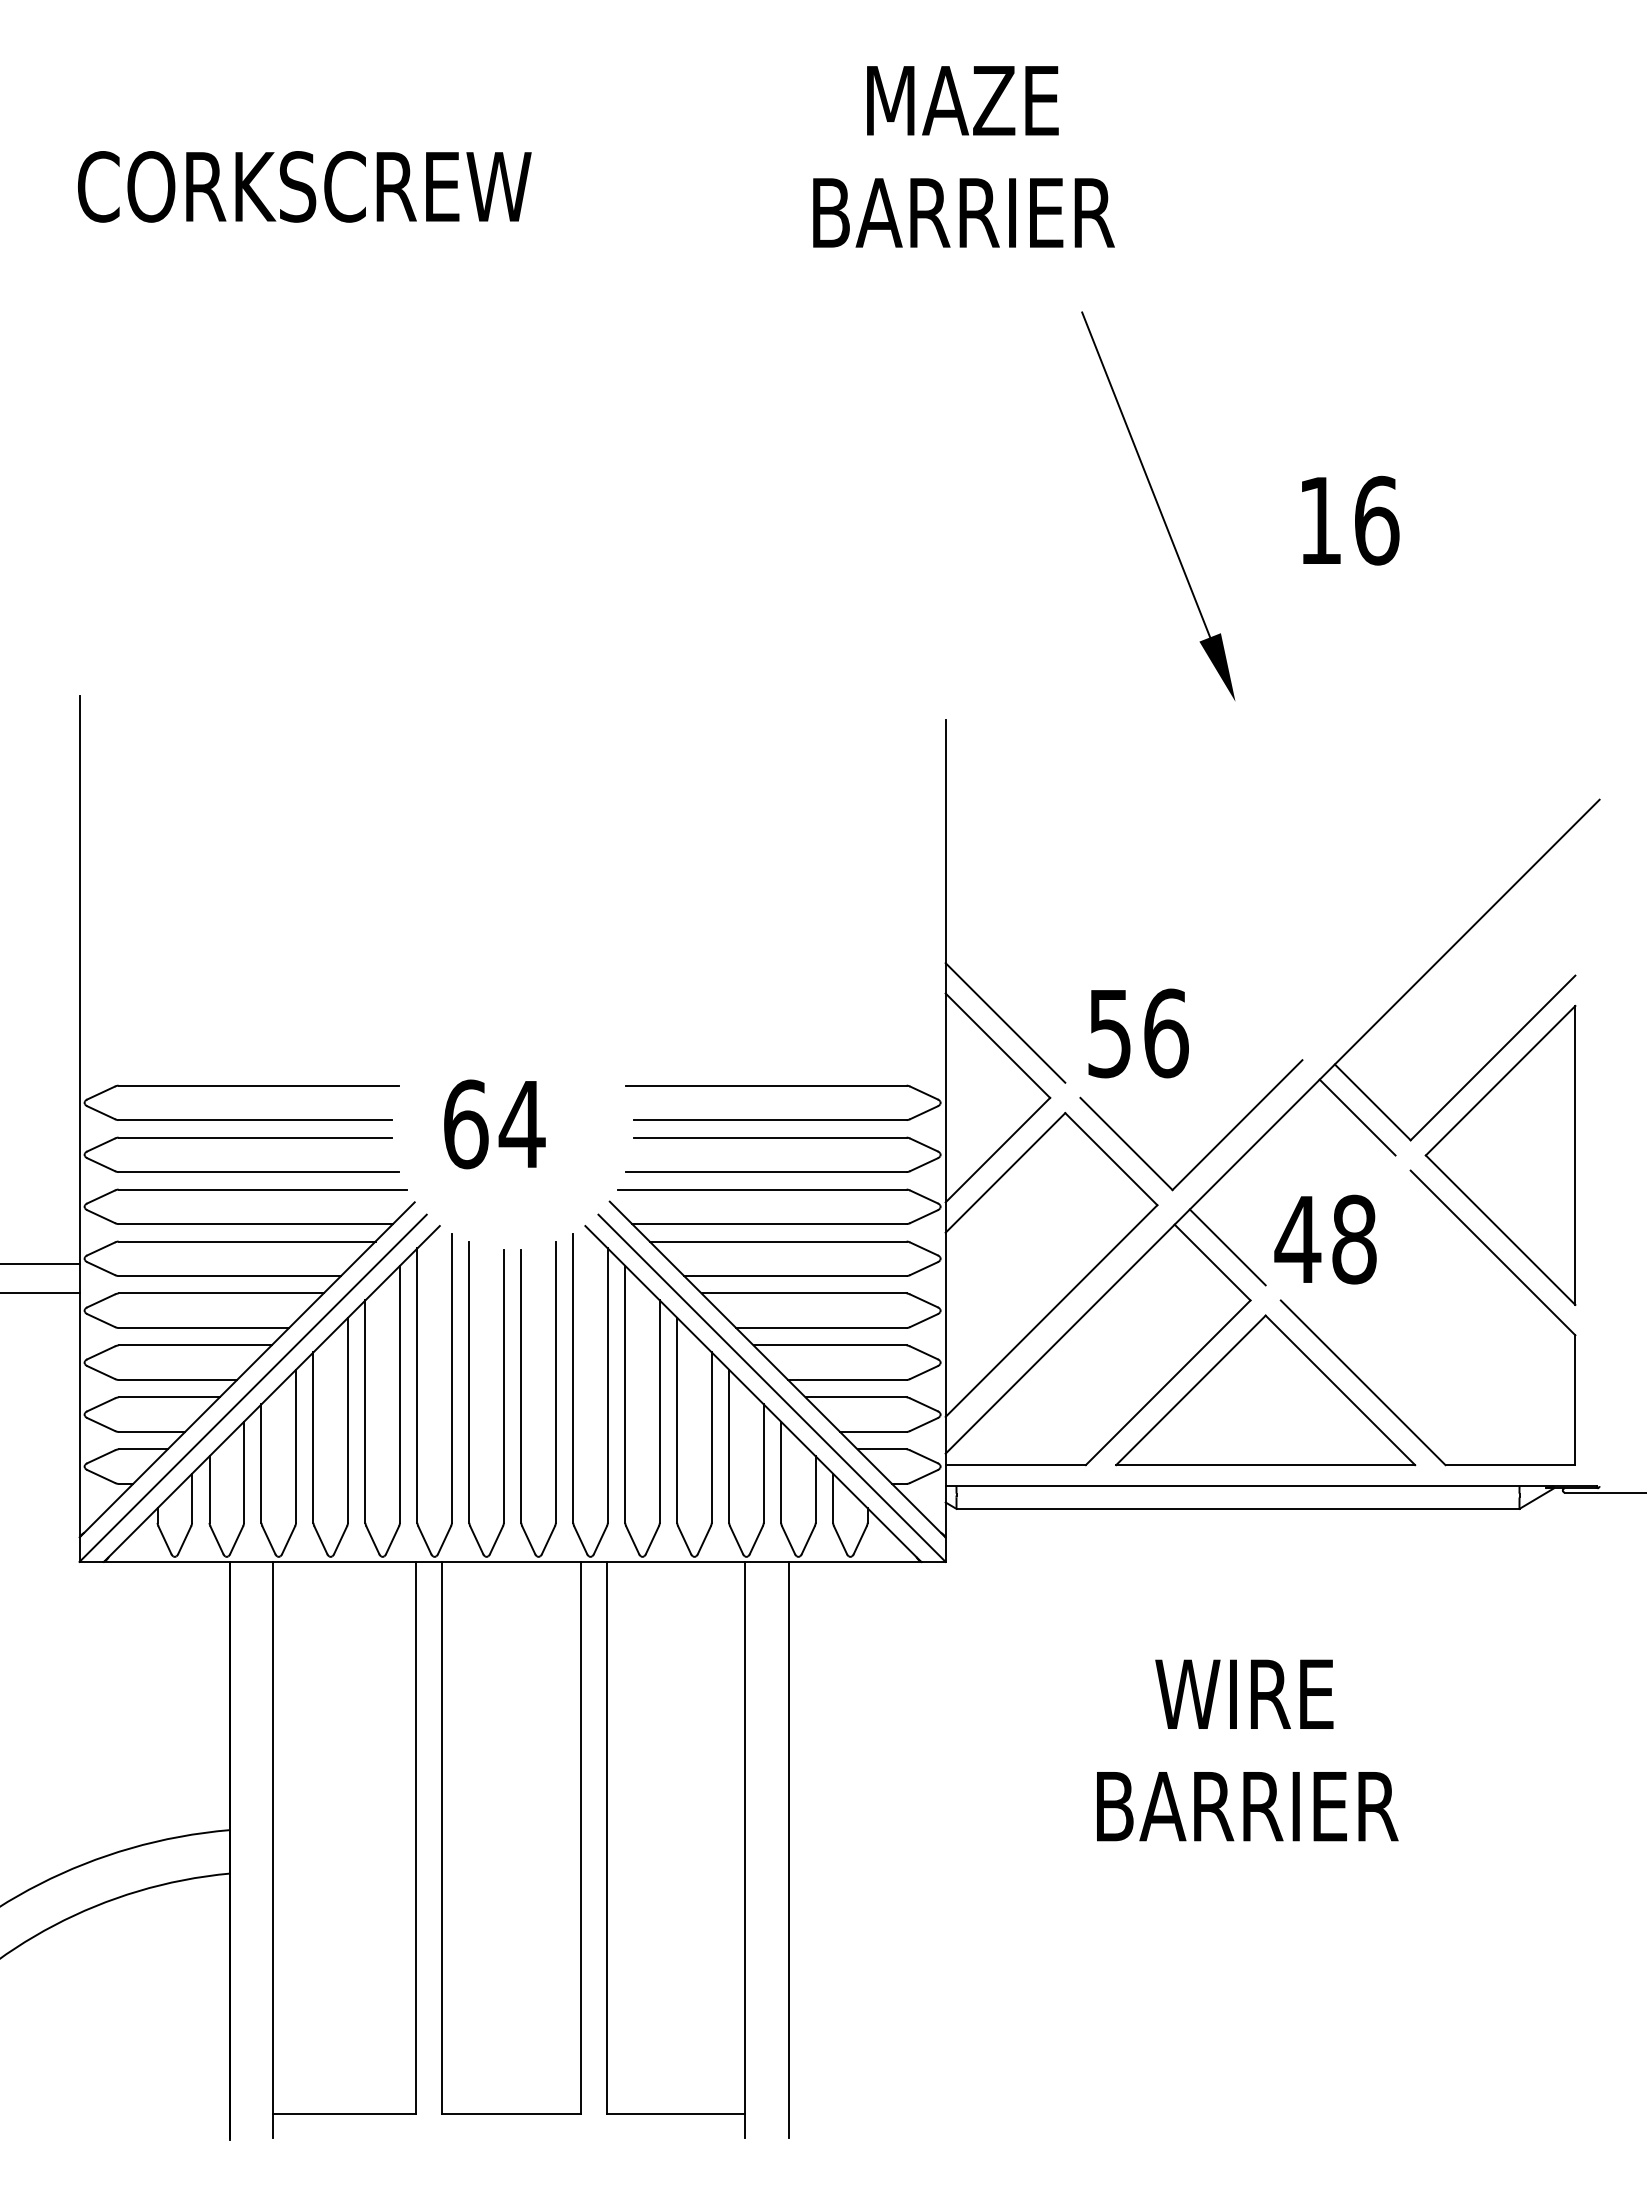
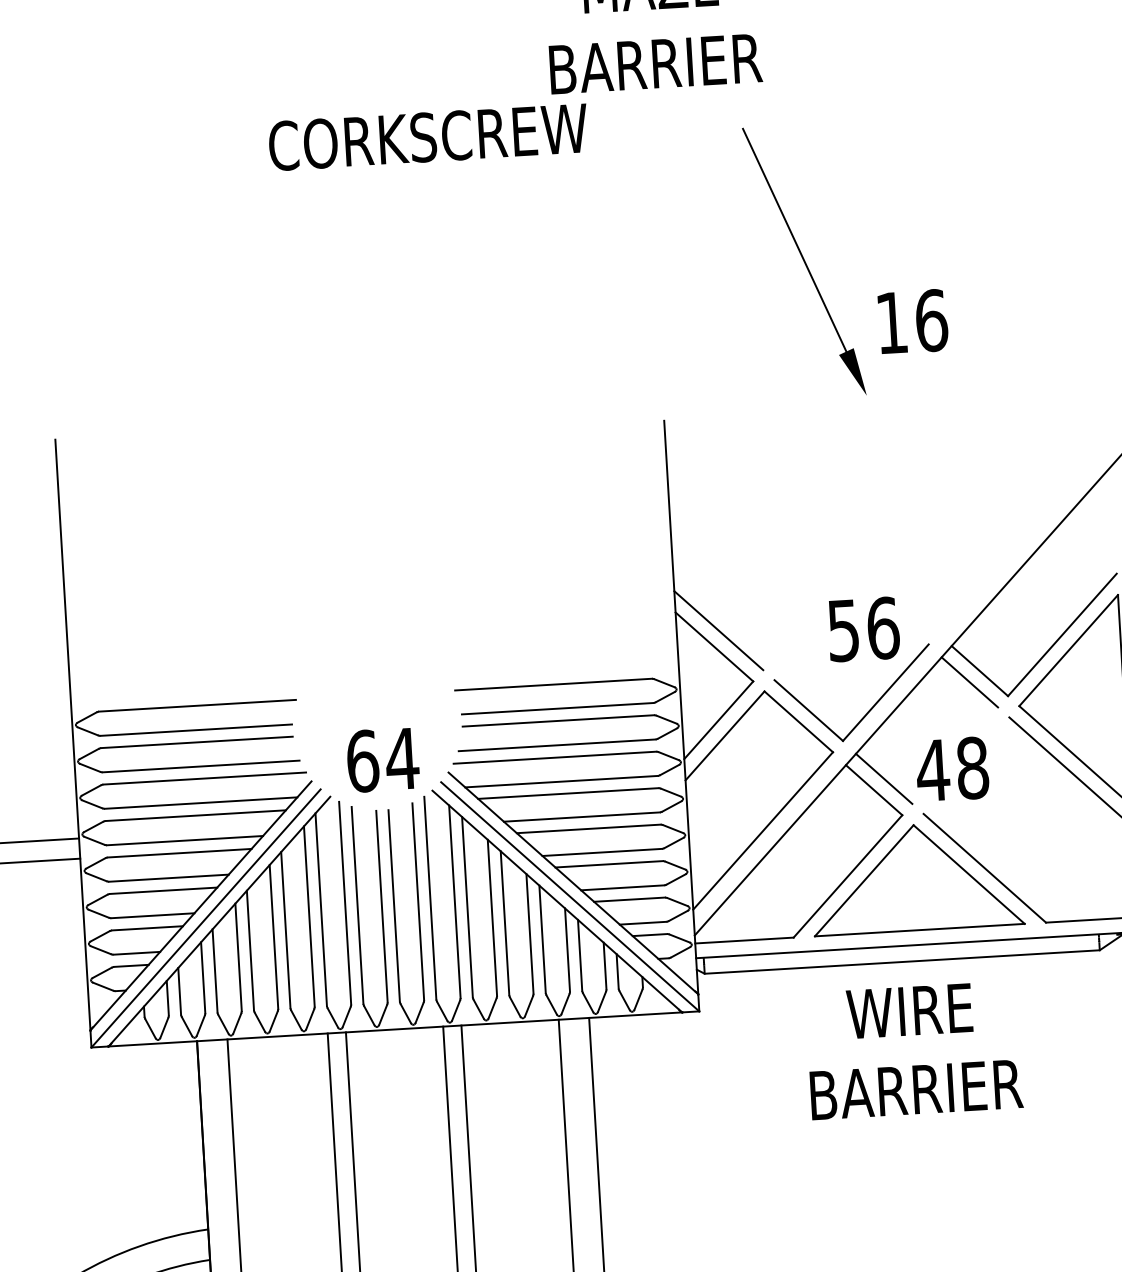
text: (304, 186) -> (428, 137), moved
text: (1350, 520) -> (913, 321), moved
text: (1138, 1033) -> (863, 629), moved
text: (494, 1124) -> (382, 760), moved
text: (1247, 1750) -> (914, 1050), moved

